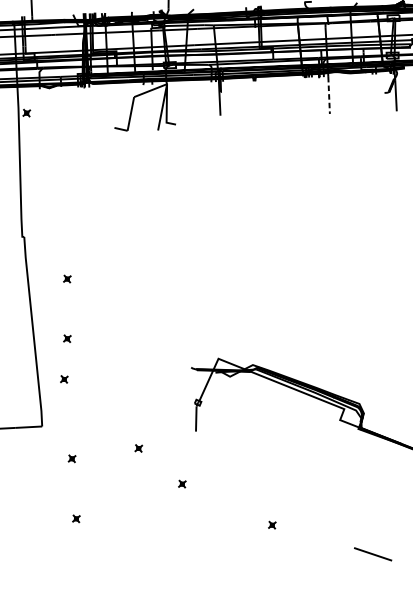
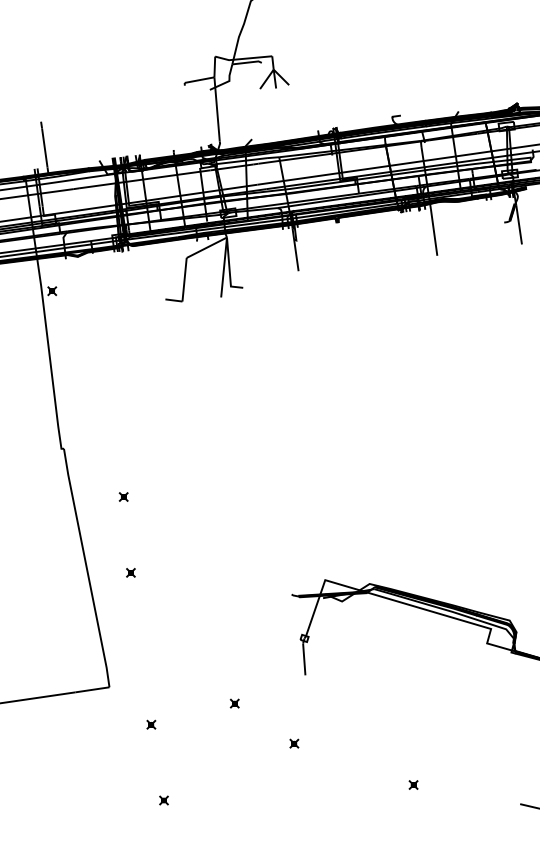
line: (329, 95) -> (434, 232), dashed -> solid
part: (64, 379) -> (131, 624), removed

